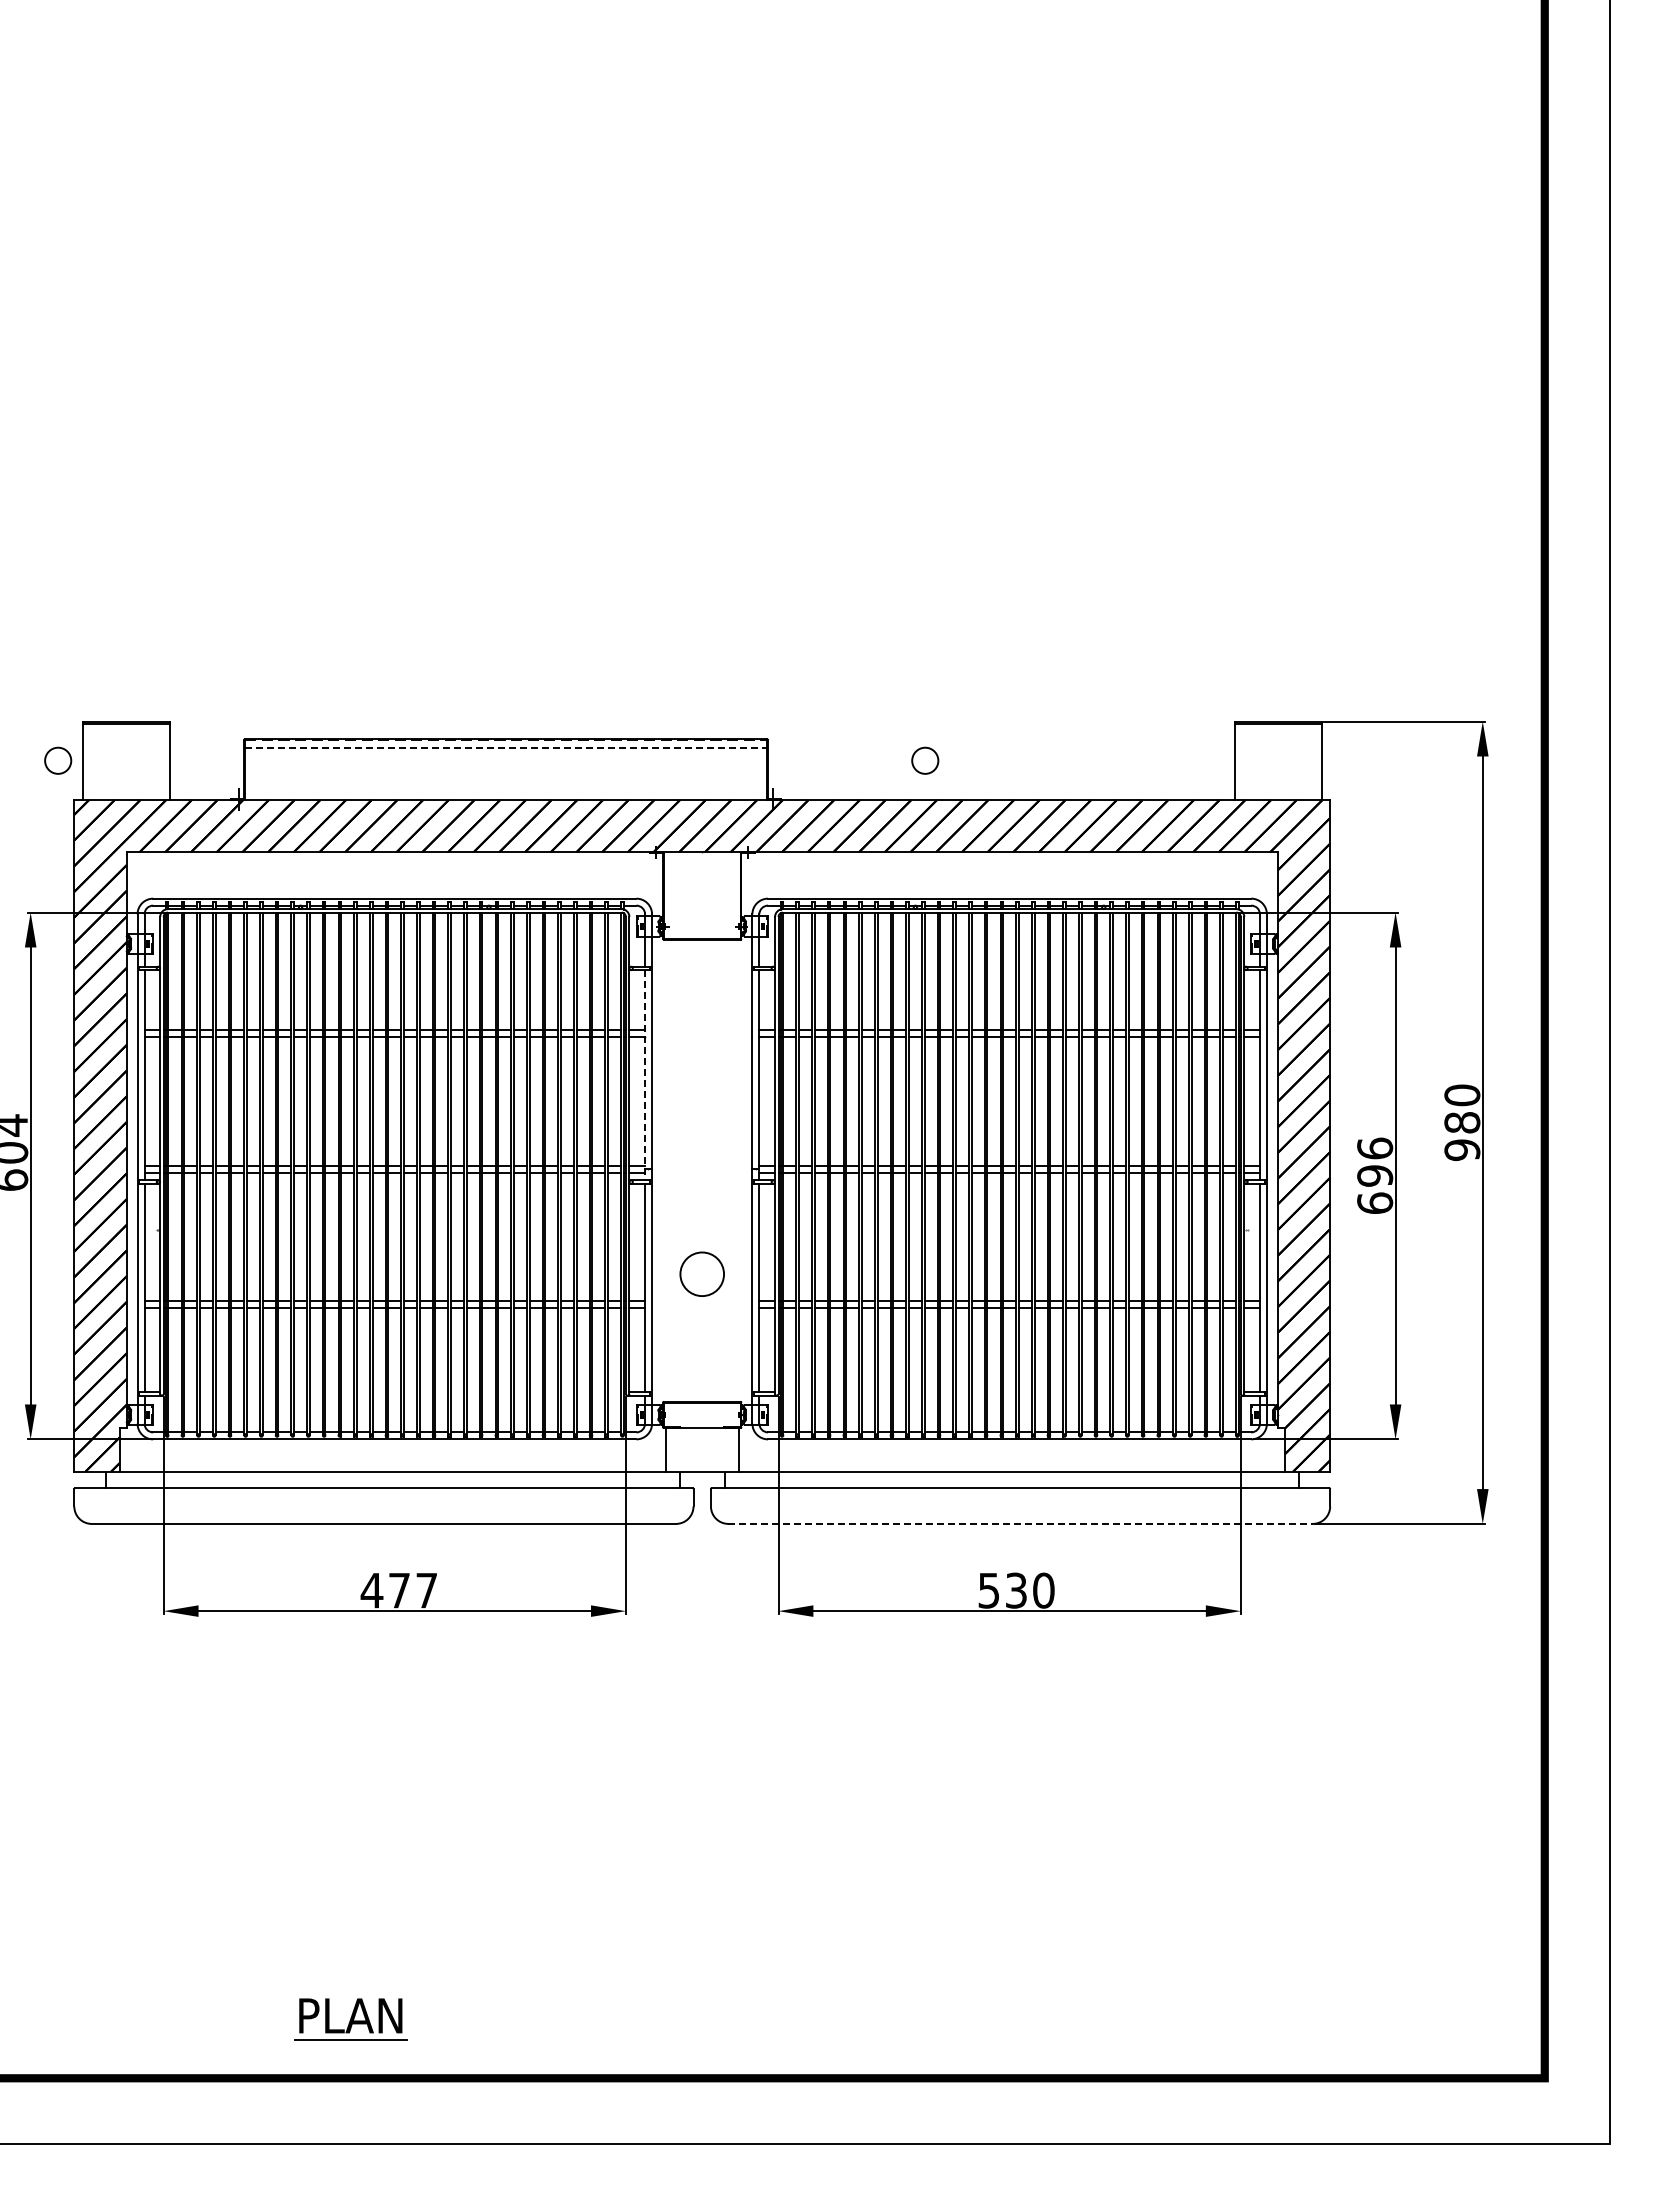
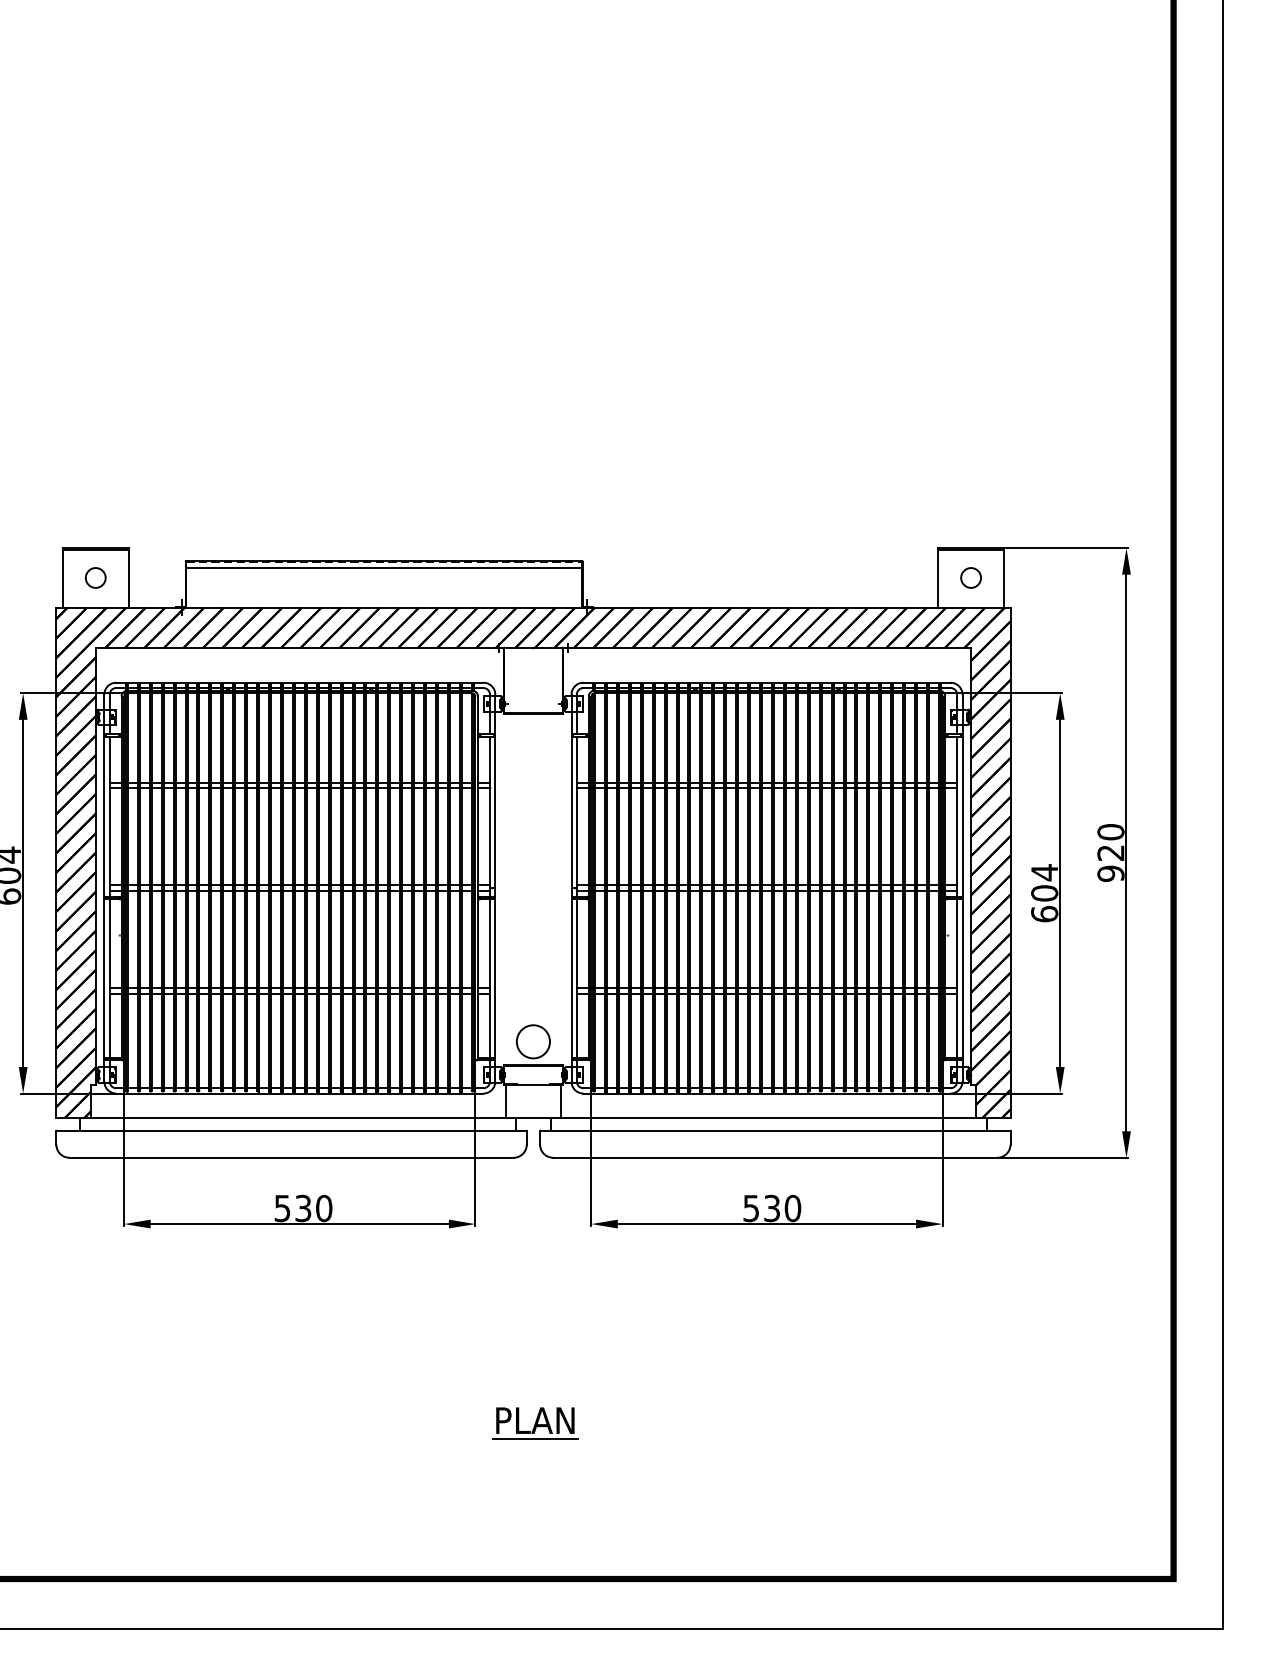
line: (506, 747) -> (384, 567), dashed -> solid
circle: (58, 760) -> (95, 577), moved
circle: (925, 760) -> (971, 577), moved
line: (645, 1075) -> (490, 817), dashed -> solid
text: (1462, 1122) -> (1111, 852), 980 -> 920
text: (1375, 1161) -> (1044, 882), 696 -> 604
circle: (701, 1273) -> (532, 1041), moved
line: (1021, 1523) -> (776, 1157), dashed -> solid
text: (398, 1590) -> (302, 1208), 477 -> 530
part: (350, 2019) -> (535, 1423), moved

